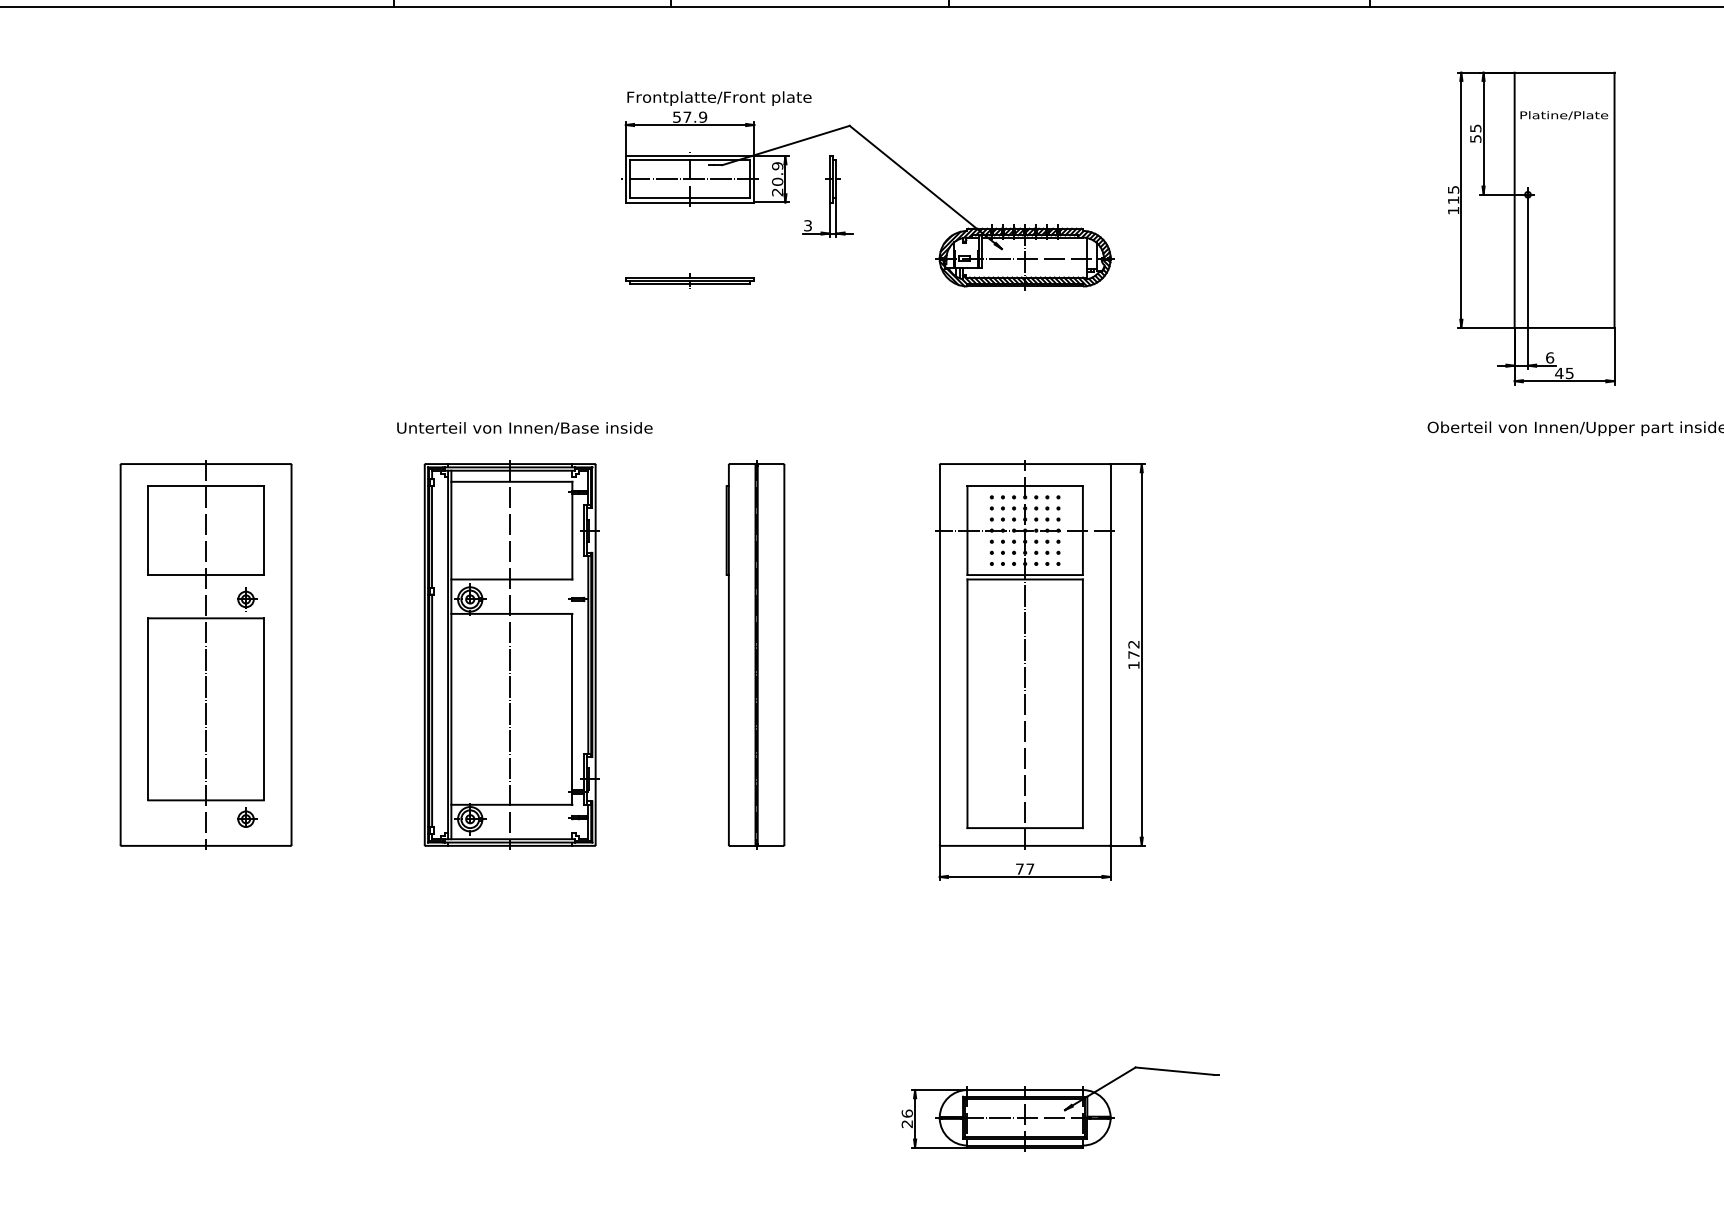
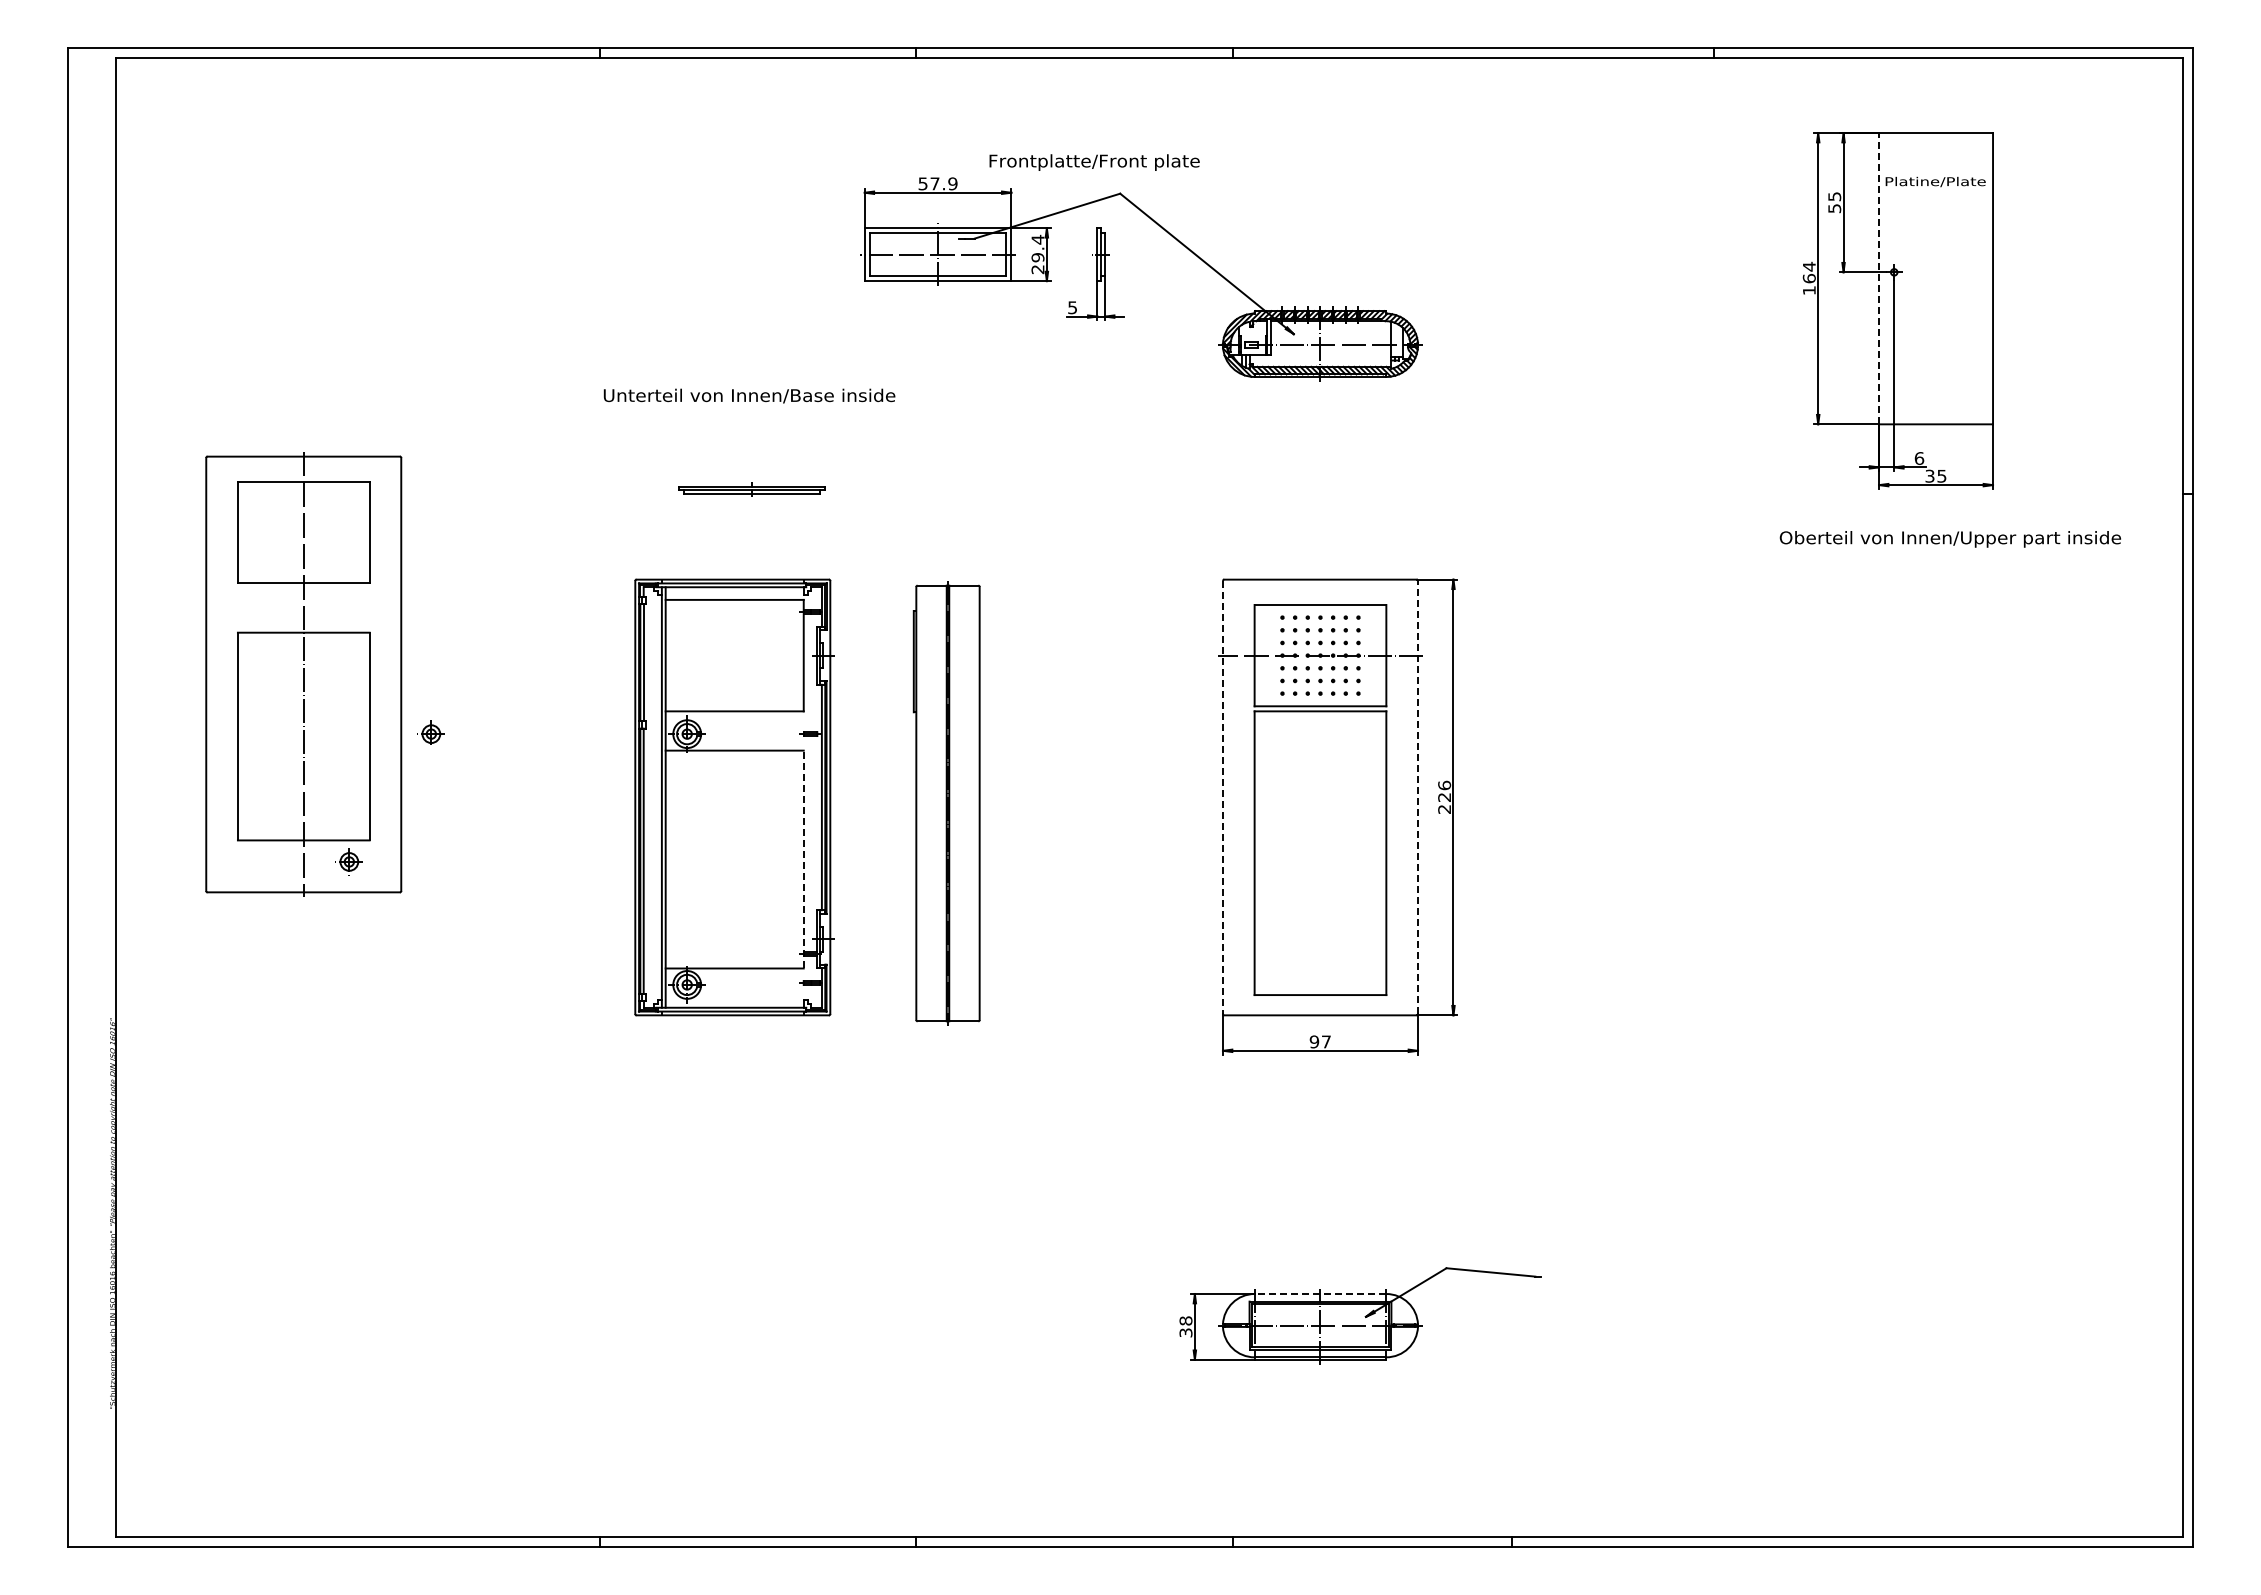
text: (719, 98) -> (1094, 162), moved
text: (777, 173) -> (1037, 248), 20.9 -> 29.4
text: (1452, 194) -> (1808, 272), 115 -> 164
line: (1515, 200) -> (1879, 278), solid -> dashed
text: (807, 225) -> (1072, 307), 3 -> 5
part: (689, 279) -> (751, 489), moved
text: (1558, 372) -> (1929, 475), 45 -> 35
text: (524, 428) -> (749, 395), moved
part: (205, 654) -> (303, 674), moved
line: (509, 654) -> (732, 797), removed
part: (755, 654) -> (946, 803), moved
line: (939, 654) -> (1222, 797), solid -> dashed
line: (1025, 654) -> (1320, 797), removed
line: (1111, 654) -> (1418, 797), solid -> dashed
text: (1133, 654) -> (1444, 796), 172 -> 226
line: (572, 709) -> (803, 859), solid -> dashed
text: (1019, 868) -> (1314, 1041), 77 -> 97
line: (1025, 1090) -> (1320, 1294), solid -> dashed
text: (906, 1118) -> (1185, 1326), 26 -> 38

